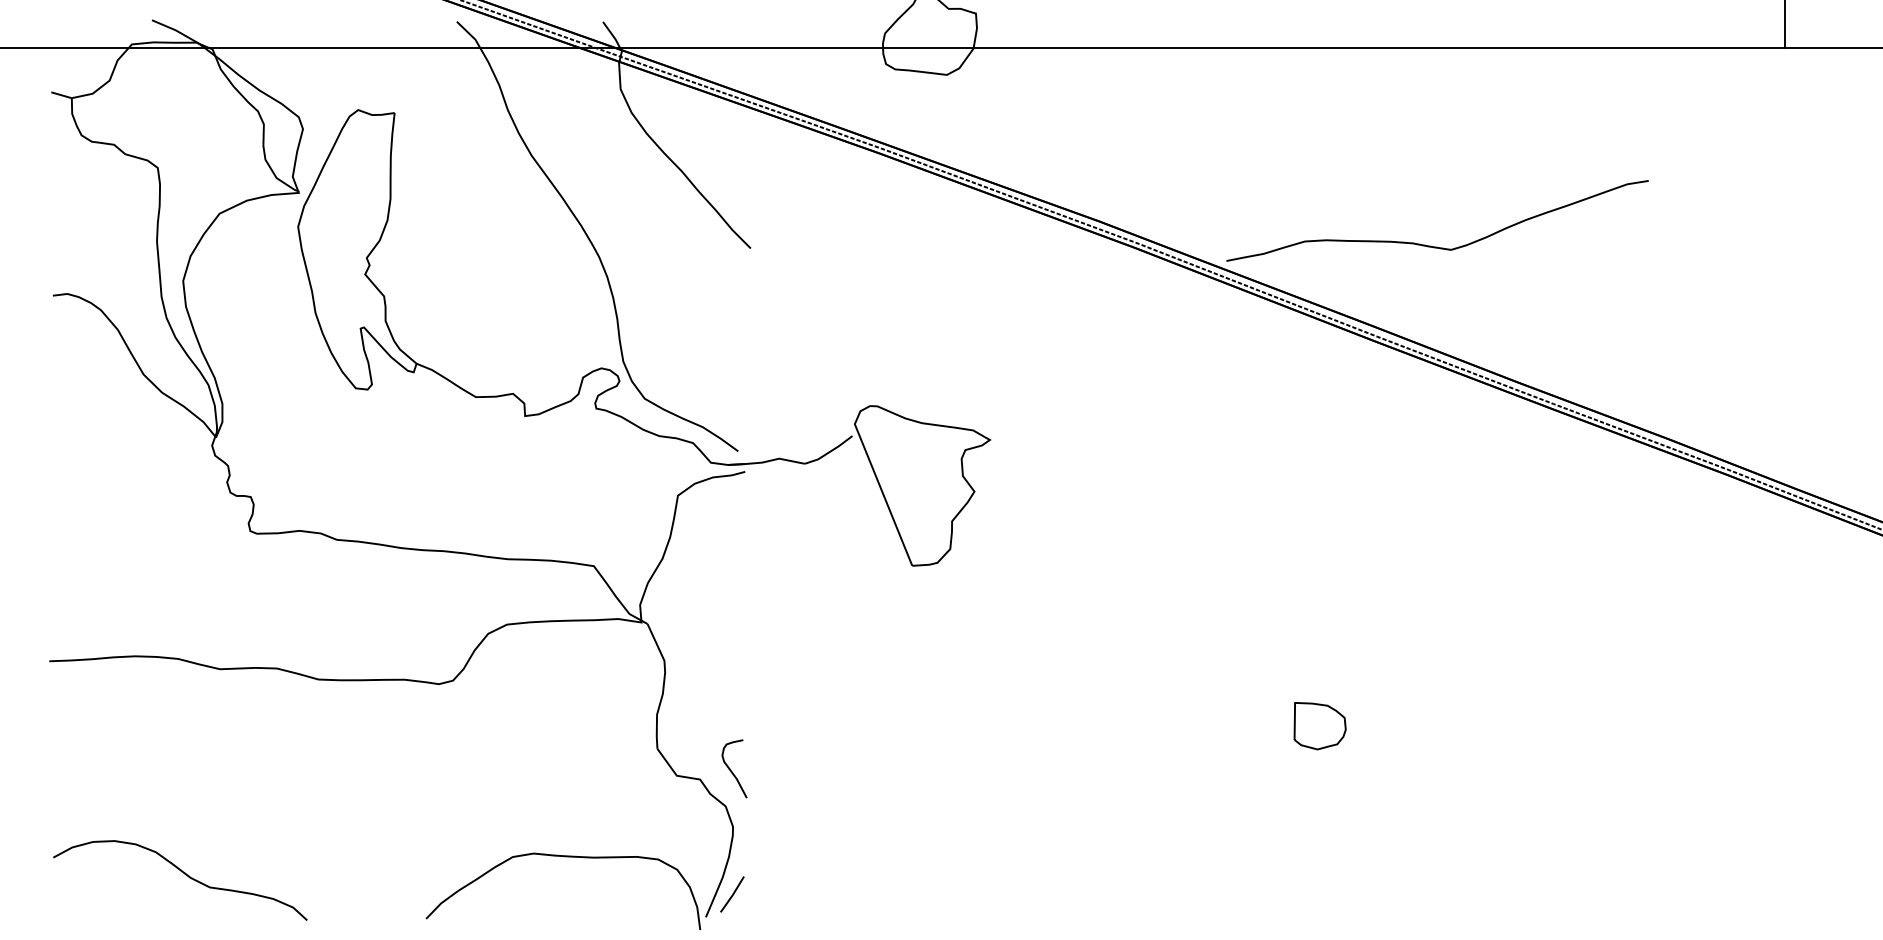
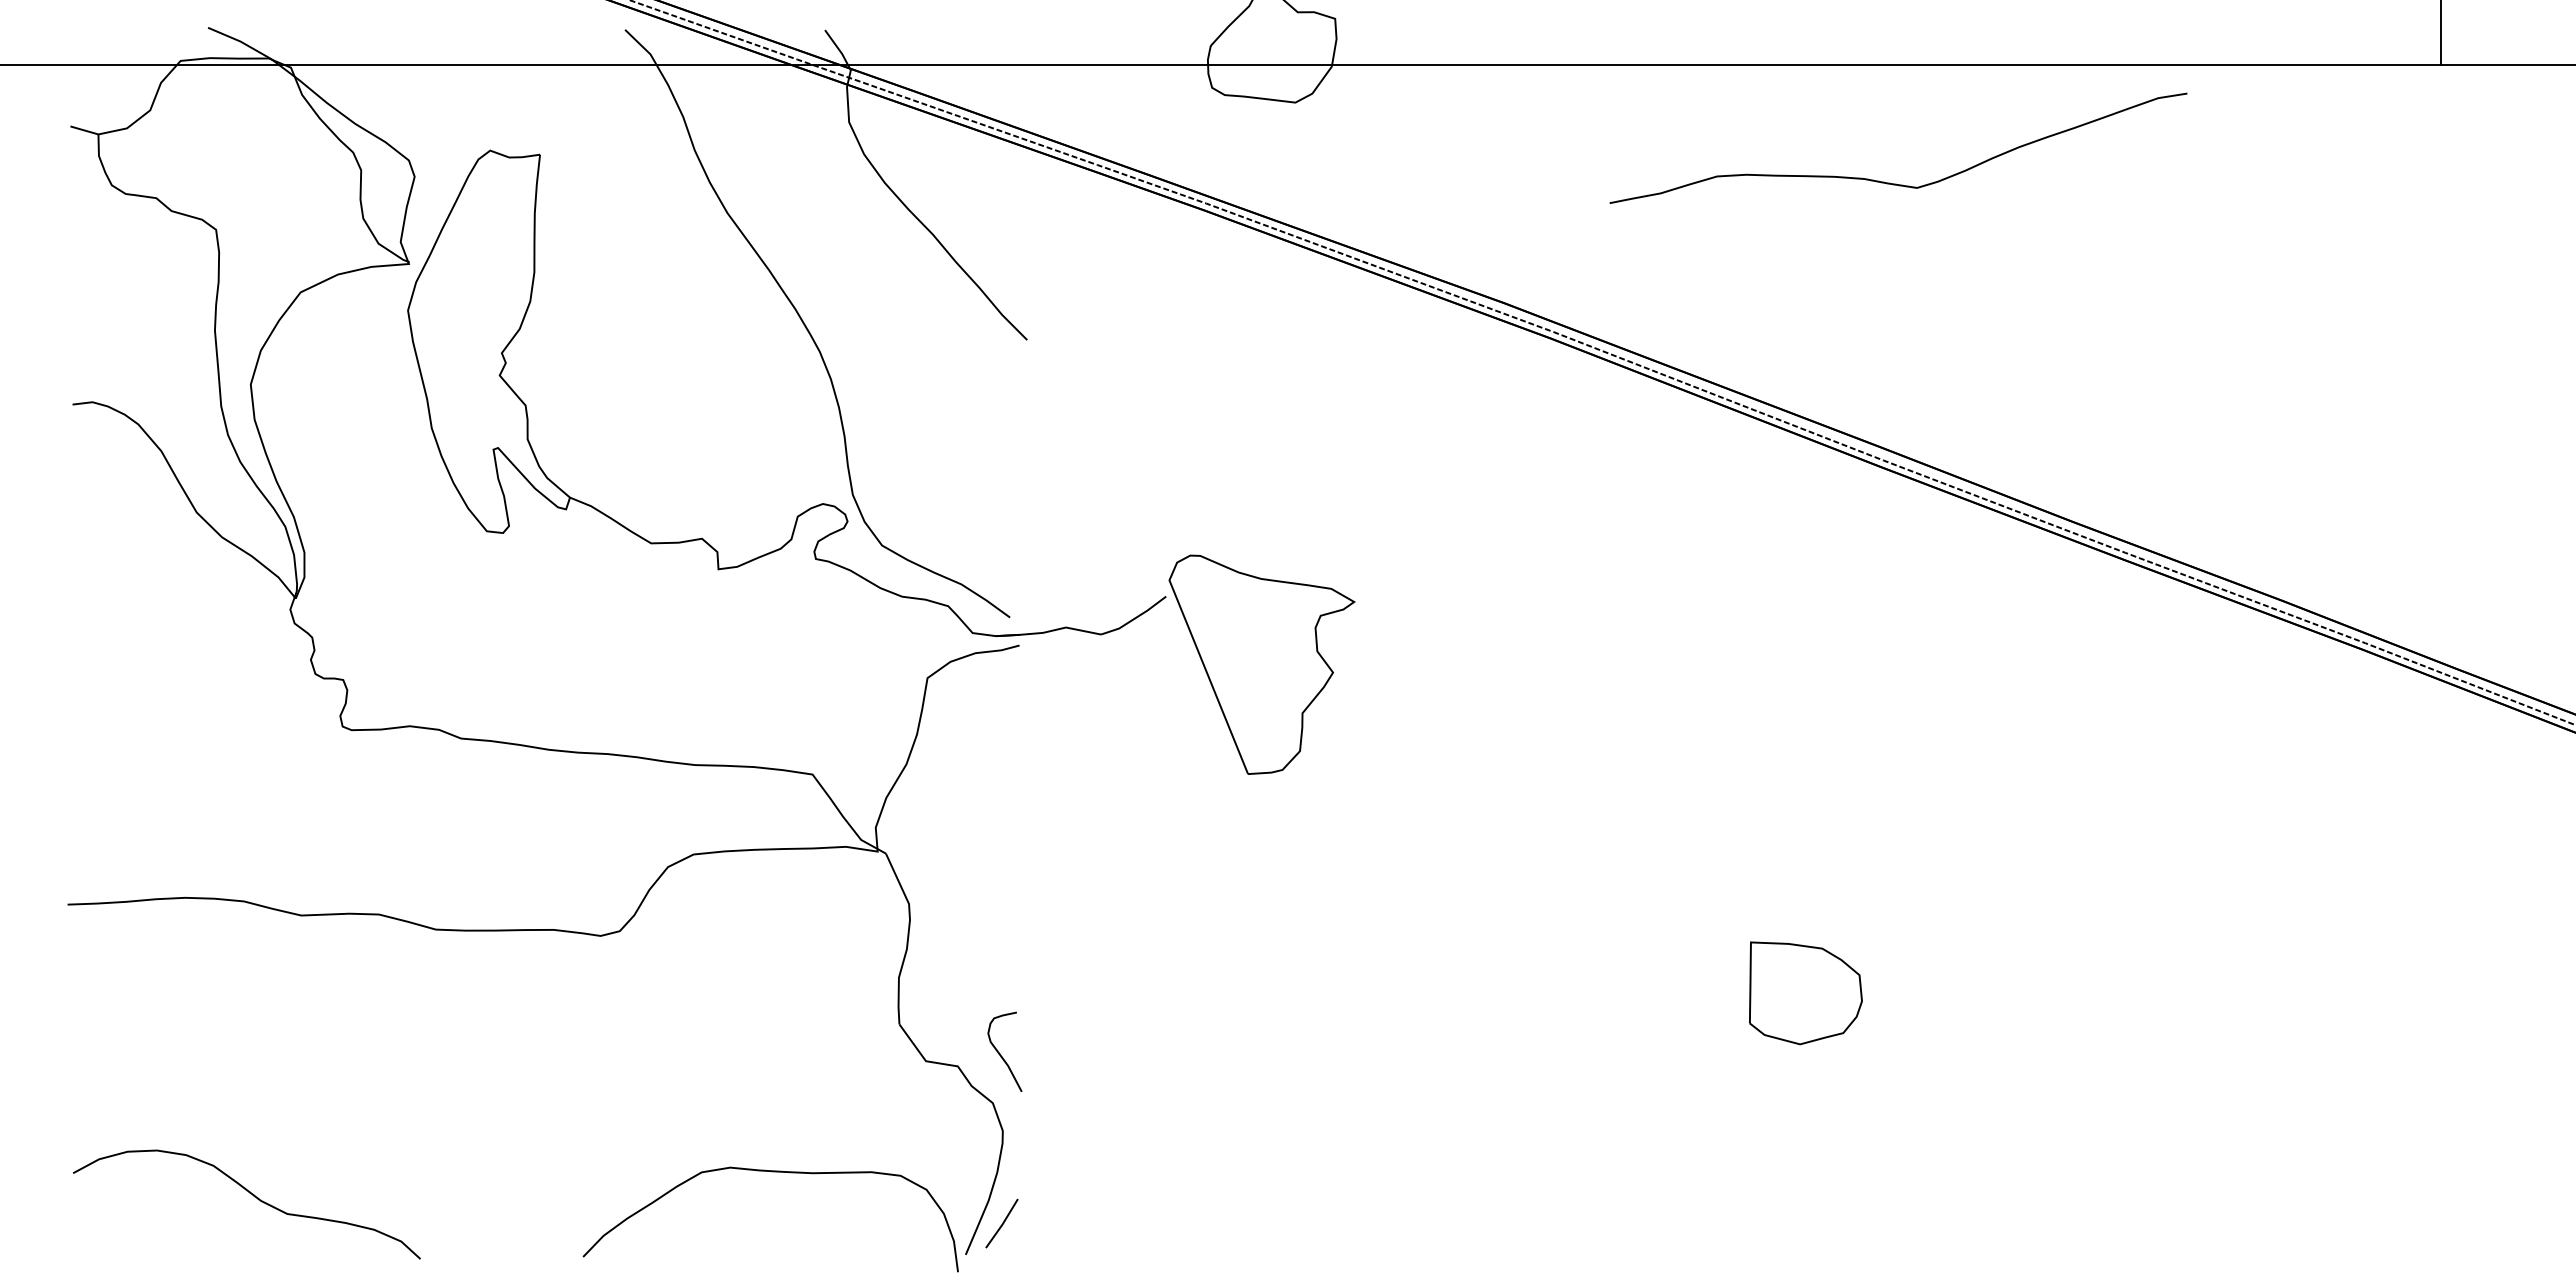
curve: (1436, 246) -> (1896, 183), moved
part: (1319, 726) -> (1805, 993), size x1.6

